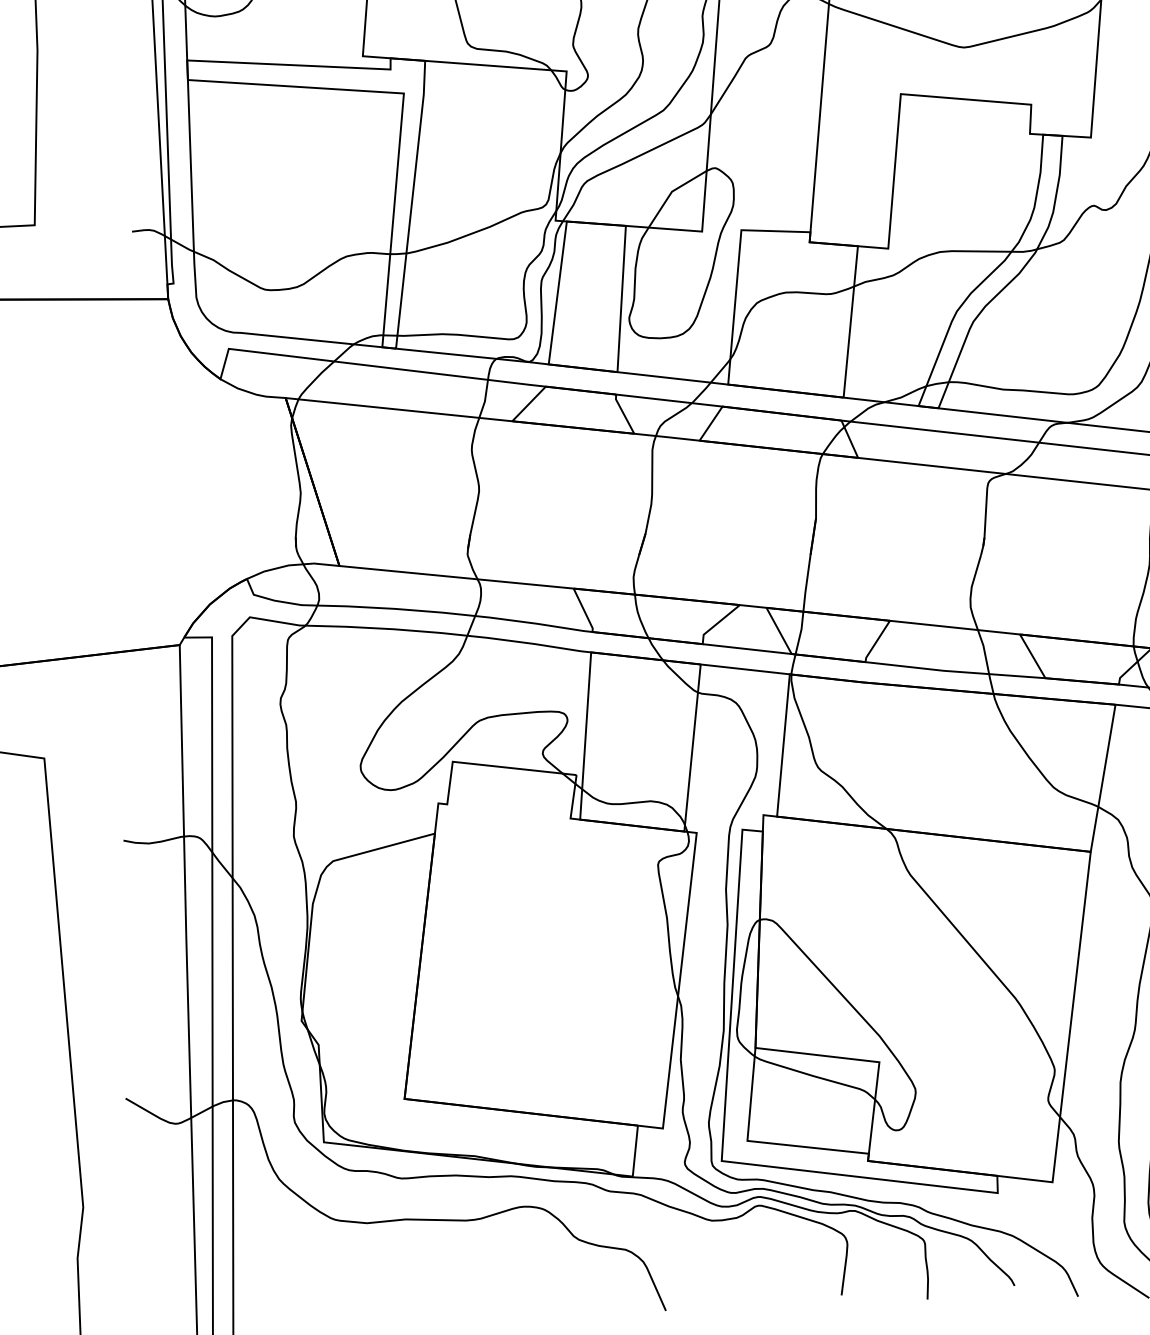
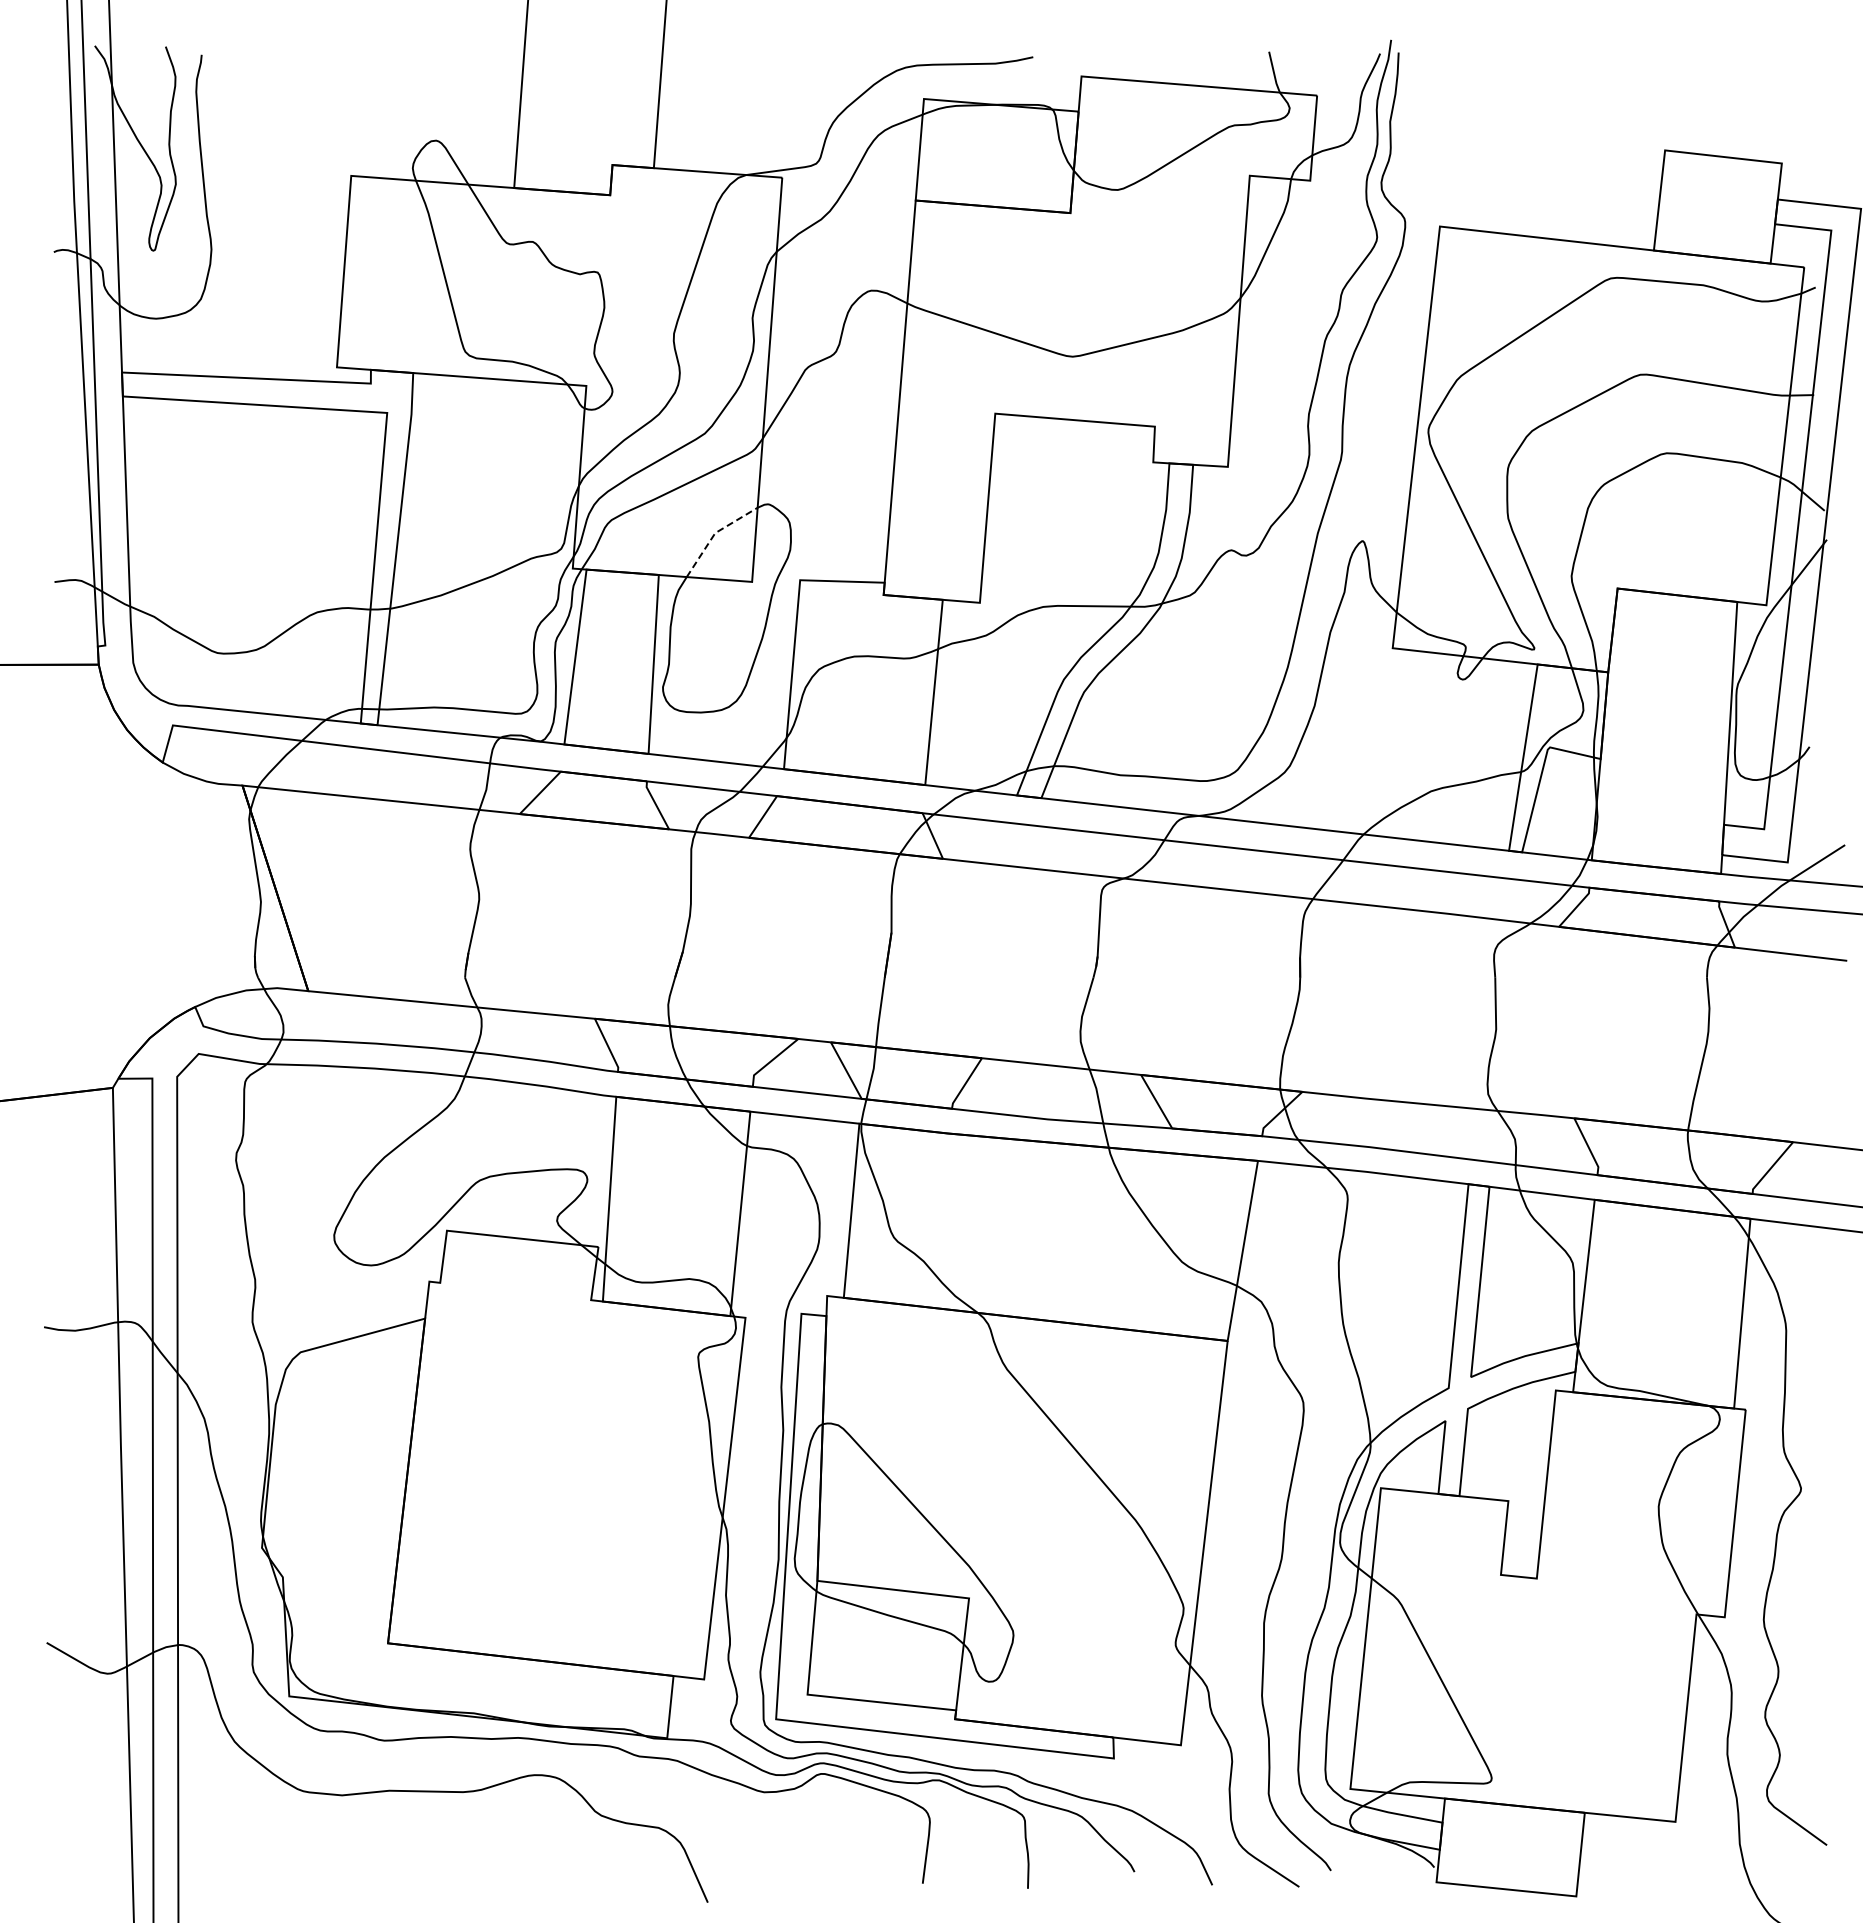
line: (671, 192) -> (714, 533), solid -> dashed

